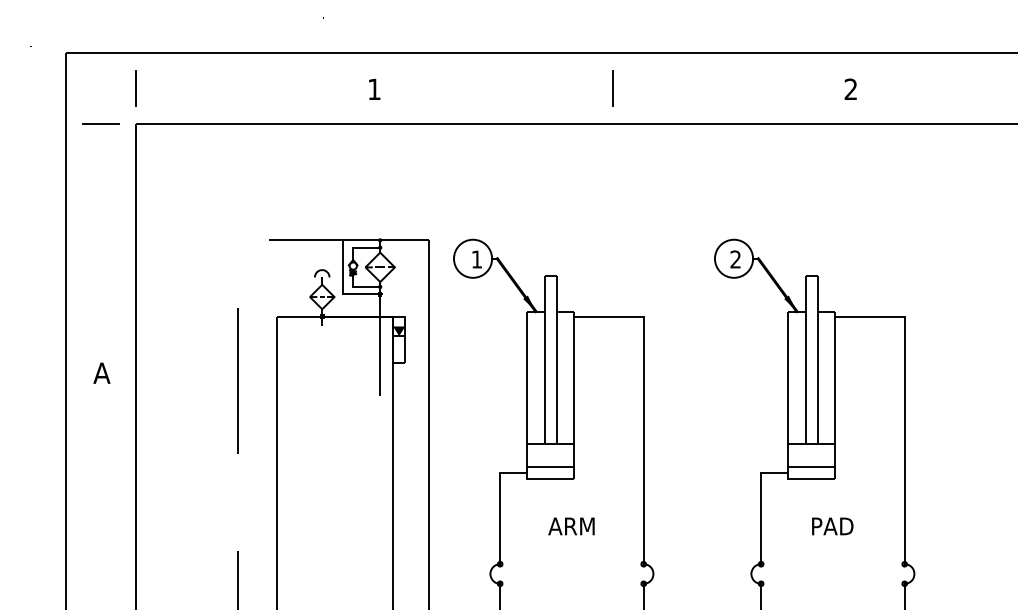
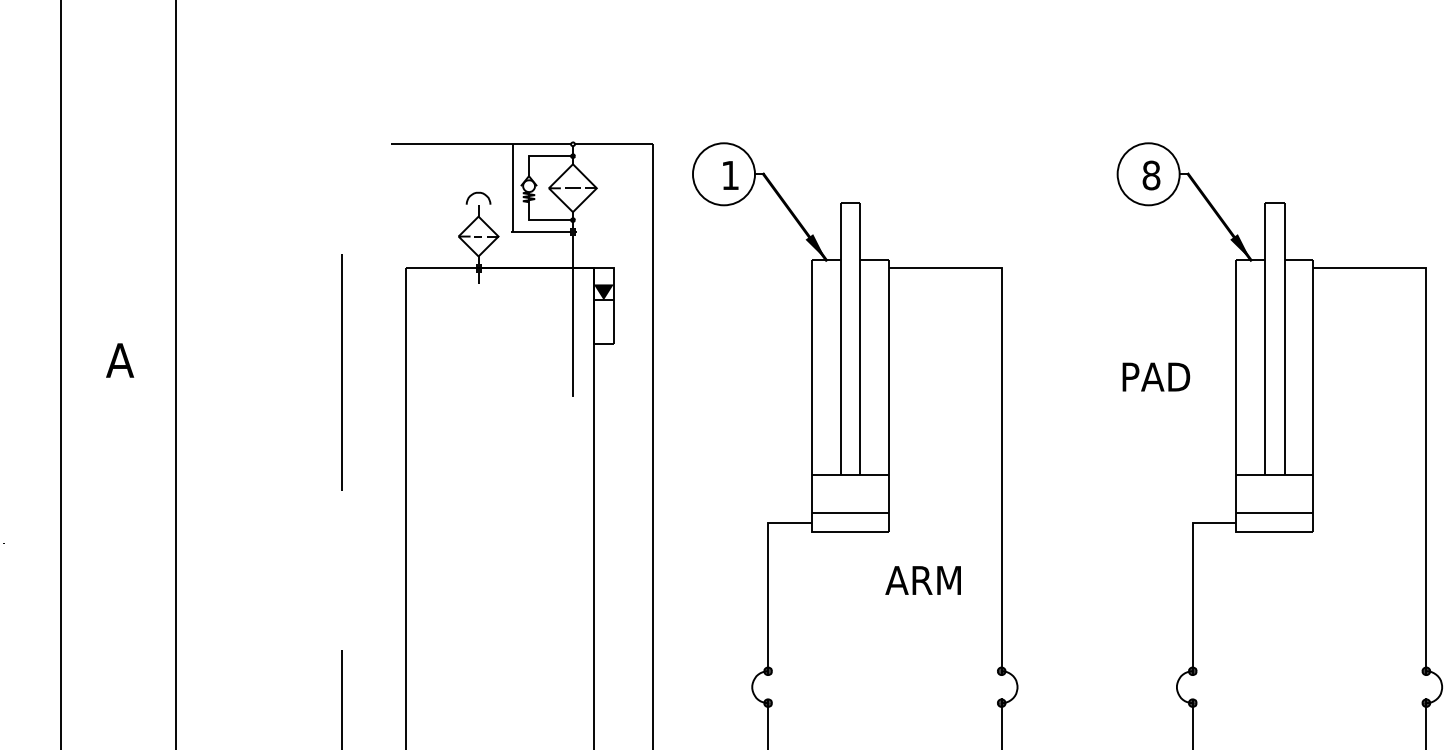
text: (735, 259) -> (1151, 175), 2 -> 8
text: (571, 526) -> (923, 580), moved
text: (832, 526) -> (1155, 377), moved

